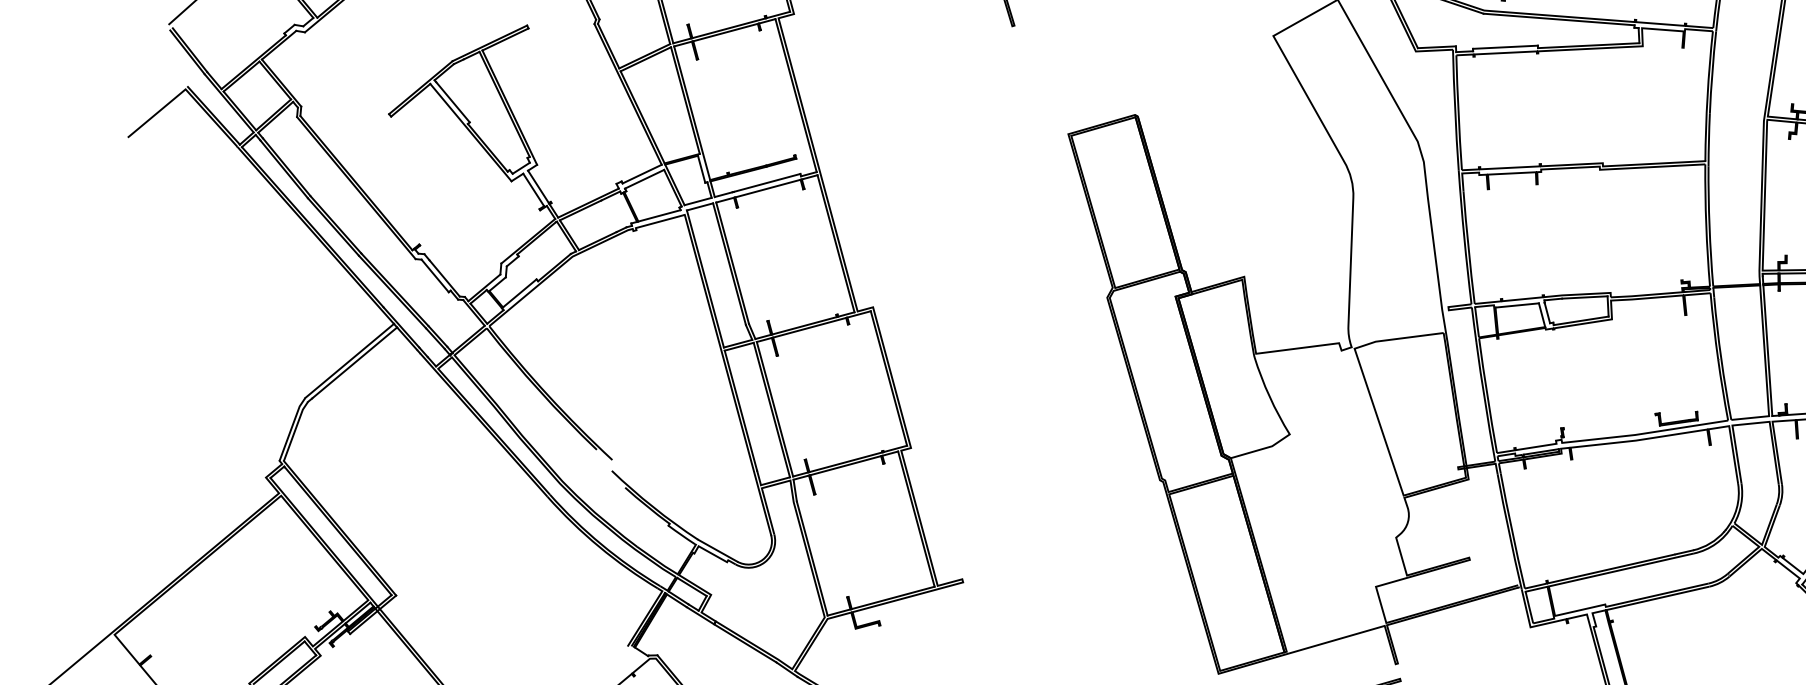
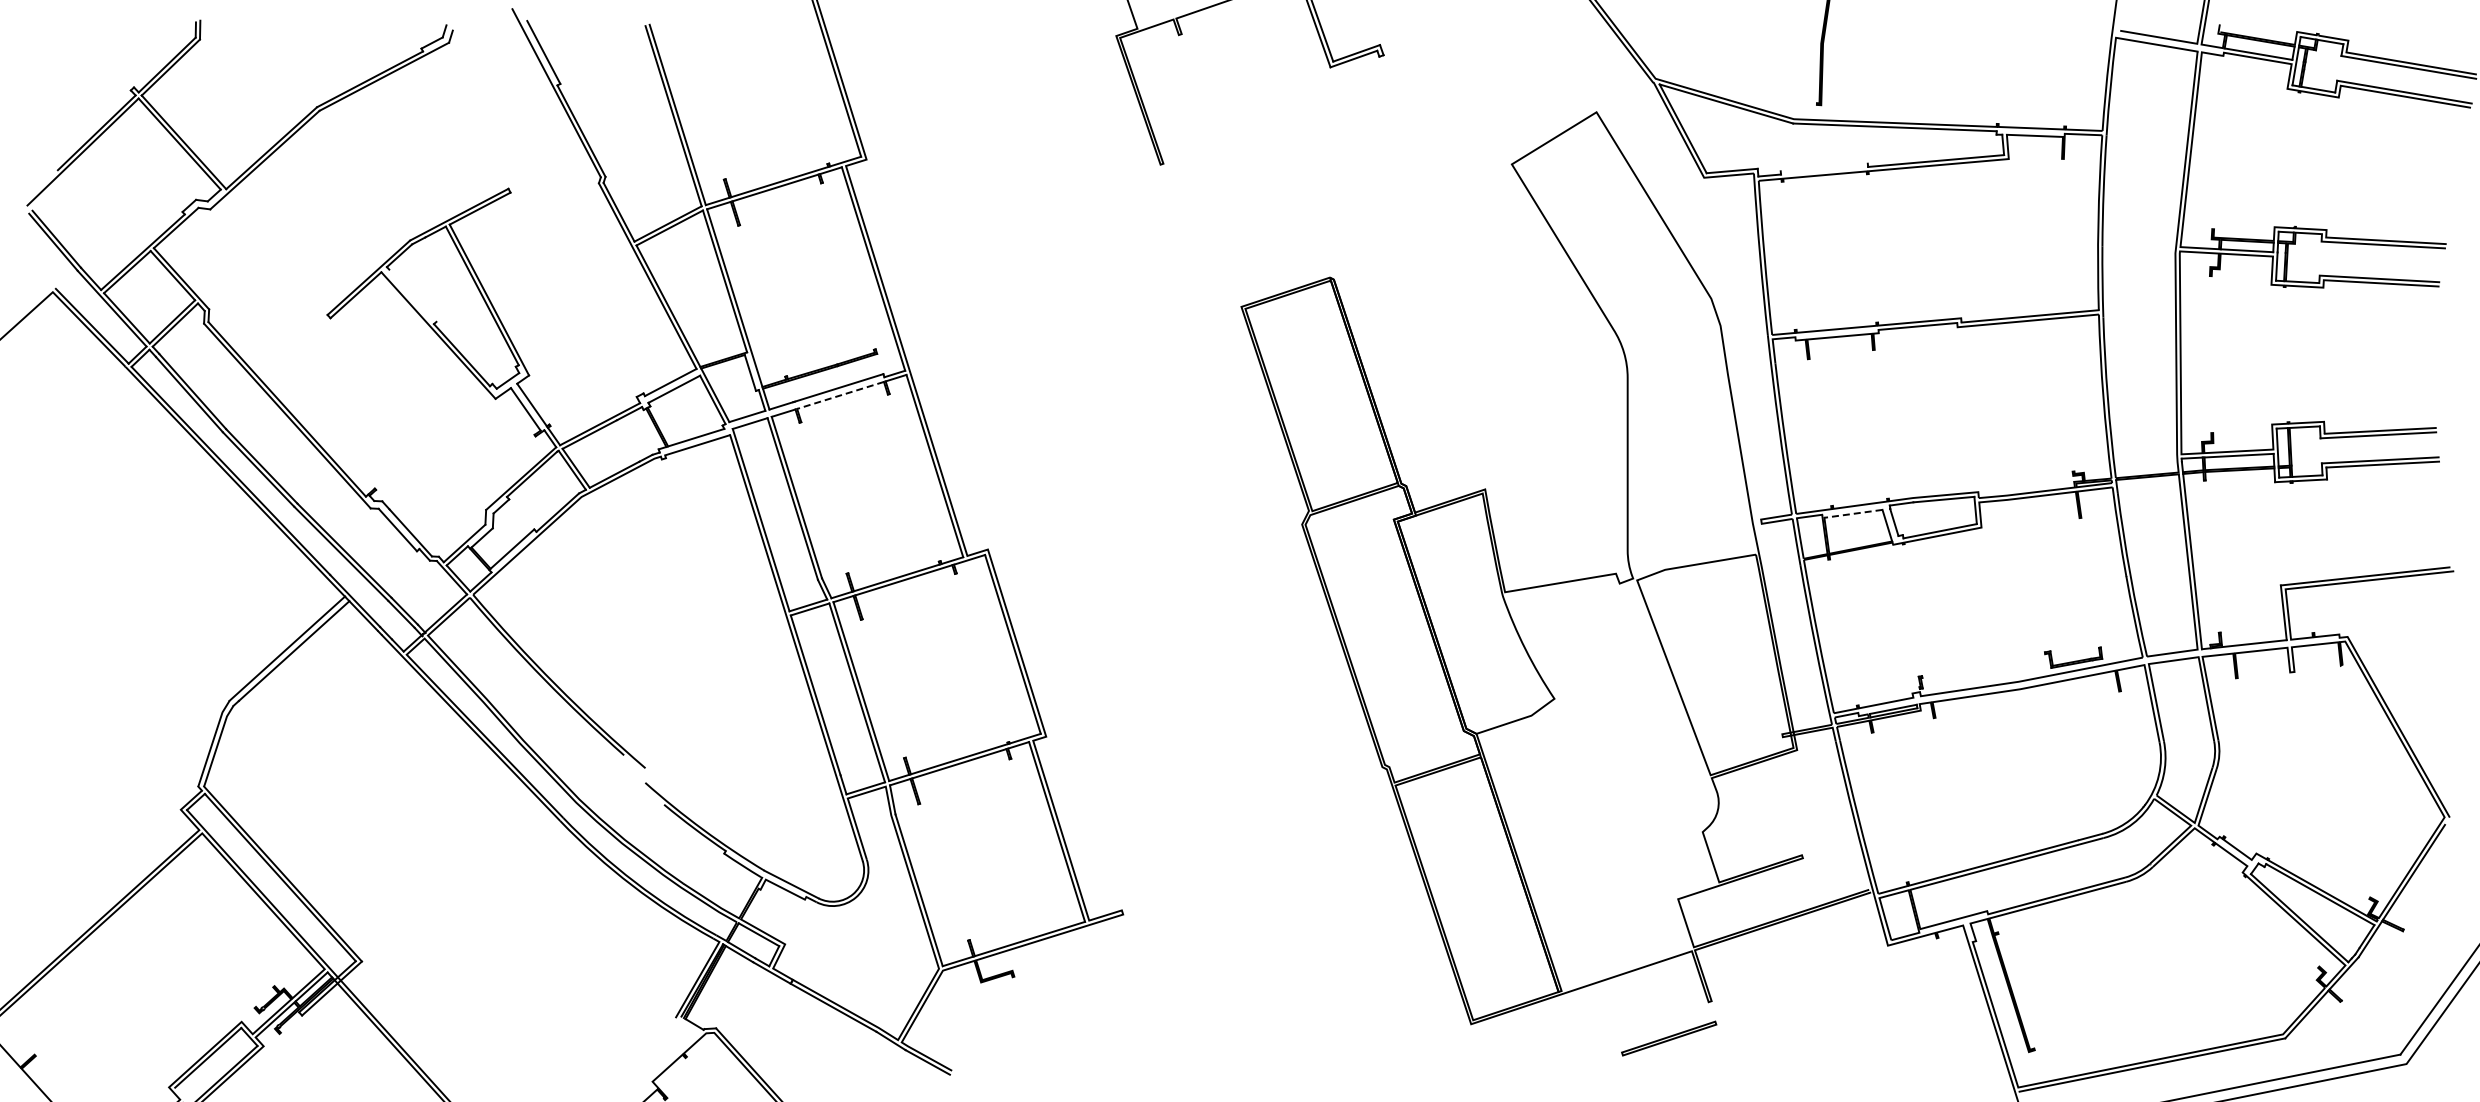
line: (1504, 47) -> (1823, 167), removed
line: (452, 102) -> (412, 295), removed
line: (767, 188) -> (840, 395), solid -> dashed
line: (1516, 305) -> (1852, 513), solid -> dashed

